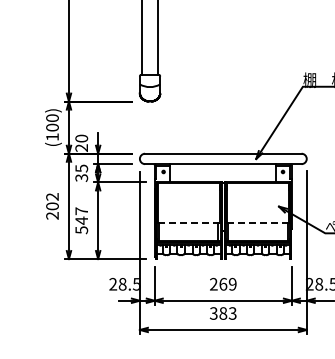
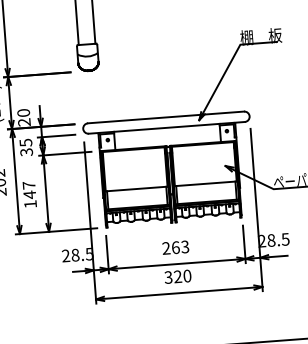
line: (188, 222) -> (136, 188), dashed -> solid
line: (258, 222) -> (206, 183), dashed -> solid
text: (81, 230) -> (30, 204), 547 -> 147
text: (232, 284) -> (184, 247), 269 -> 263
text: (227, 313) -> (182, 276), 383 -> 320

